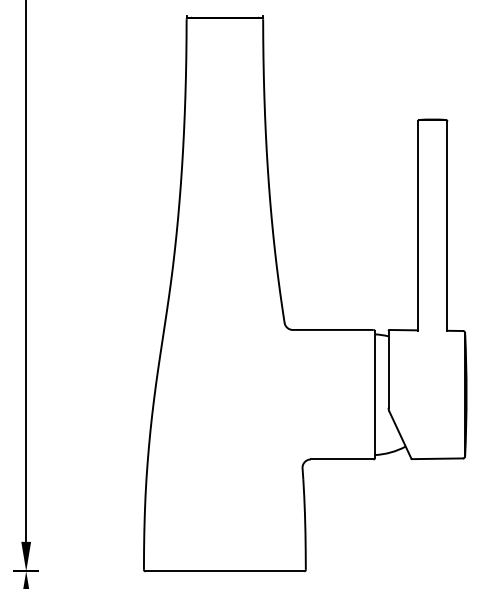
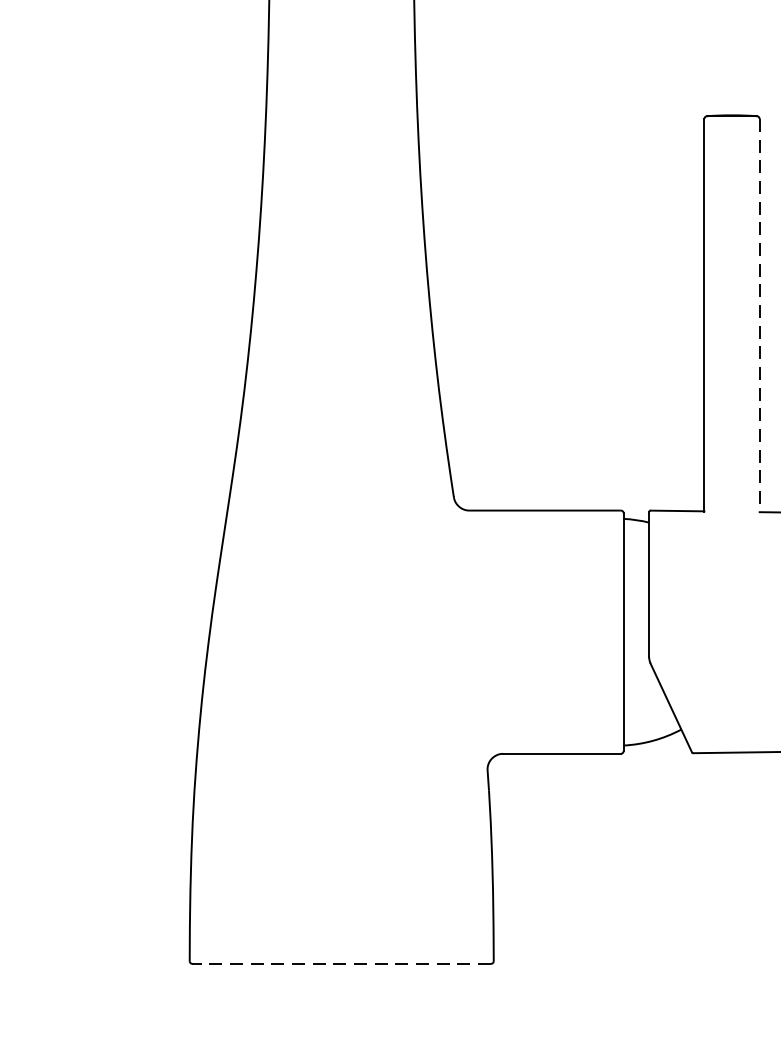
line: (447, 226) -> (759, 316), solid -> dashed
line: (224, 571) -> (340, 964), solid -> dashed

